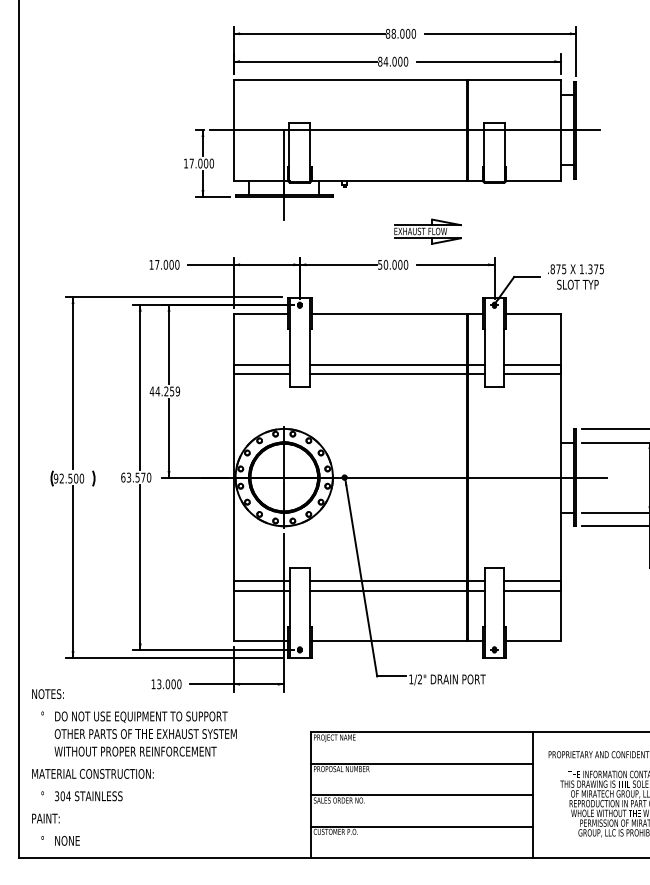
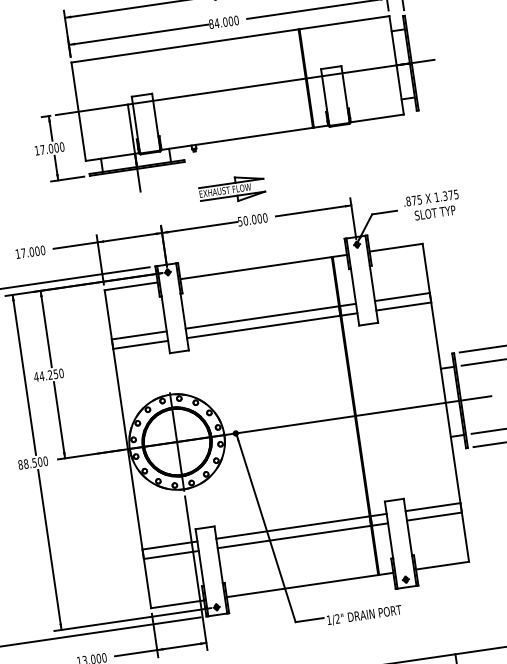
part: (427, 231) -> (231, 189), moved
text: (177, 391) -> (61, 373), 44.259 -> 44.250
text: (133, 477) -> (30, 463), 63.570 -> 88.500

